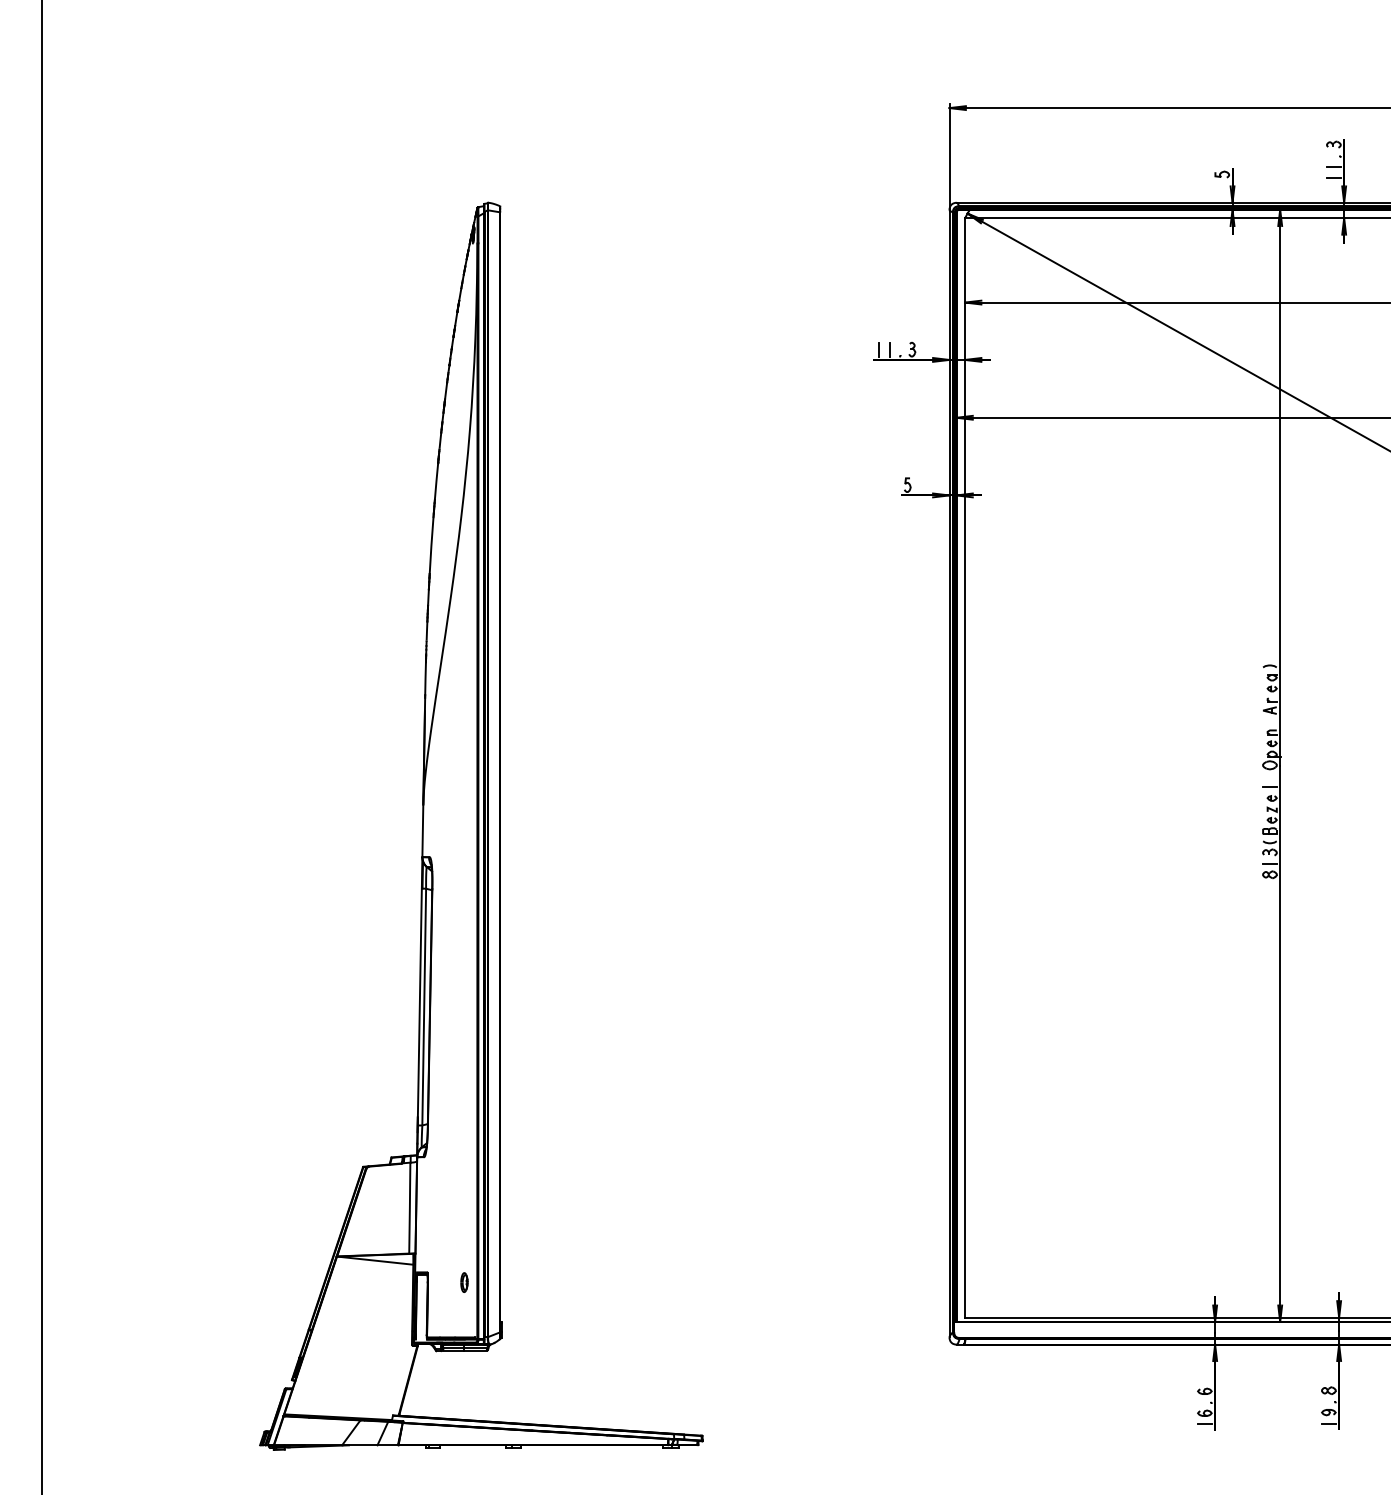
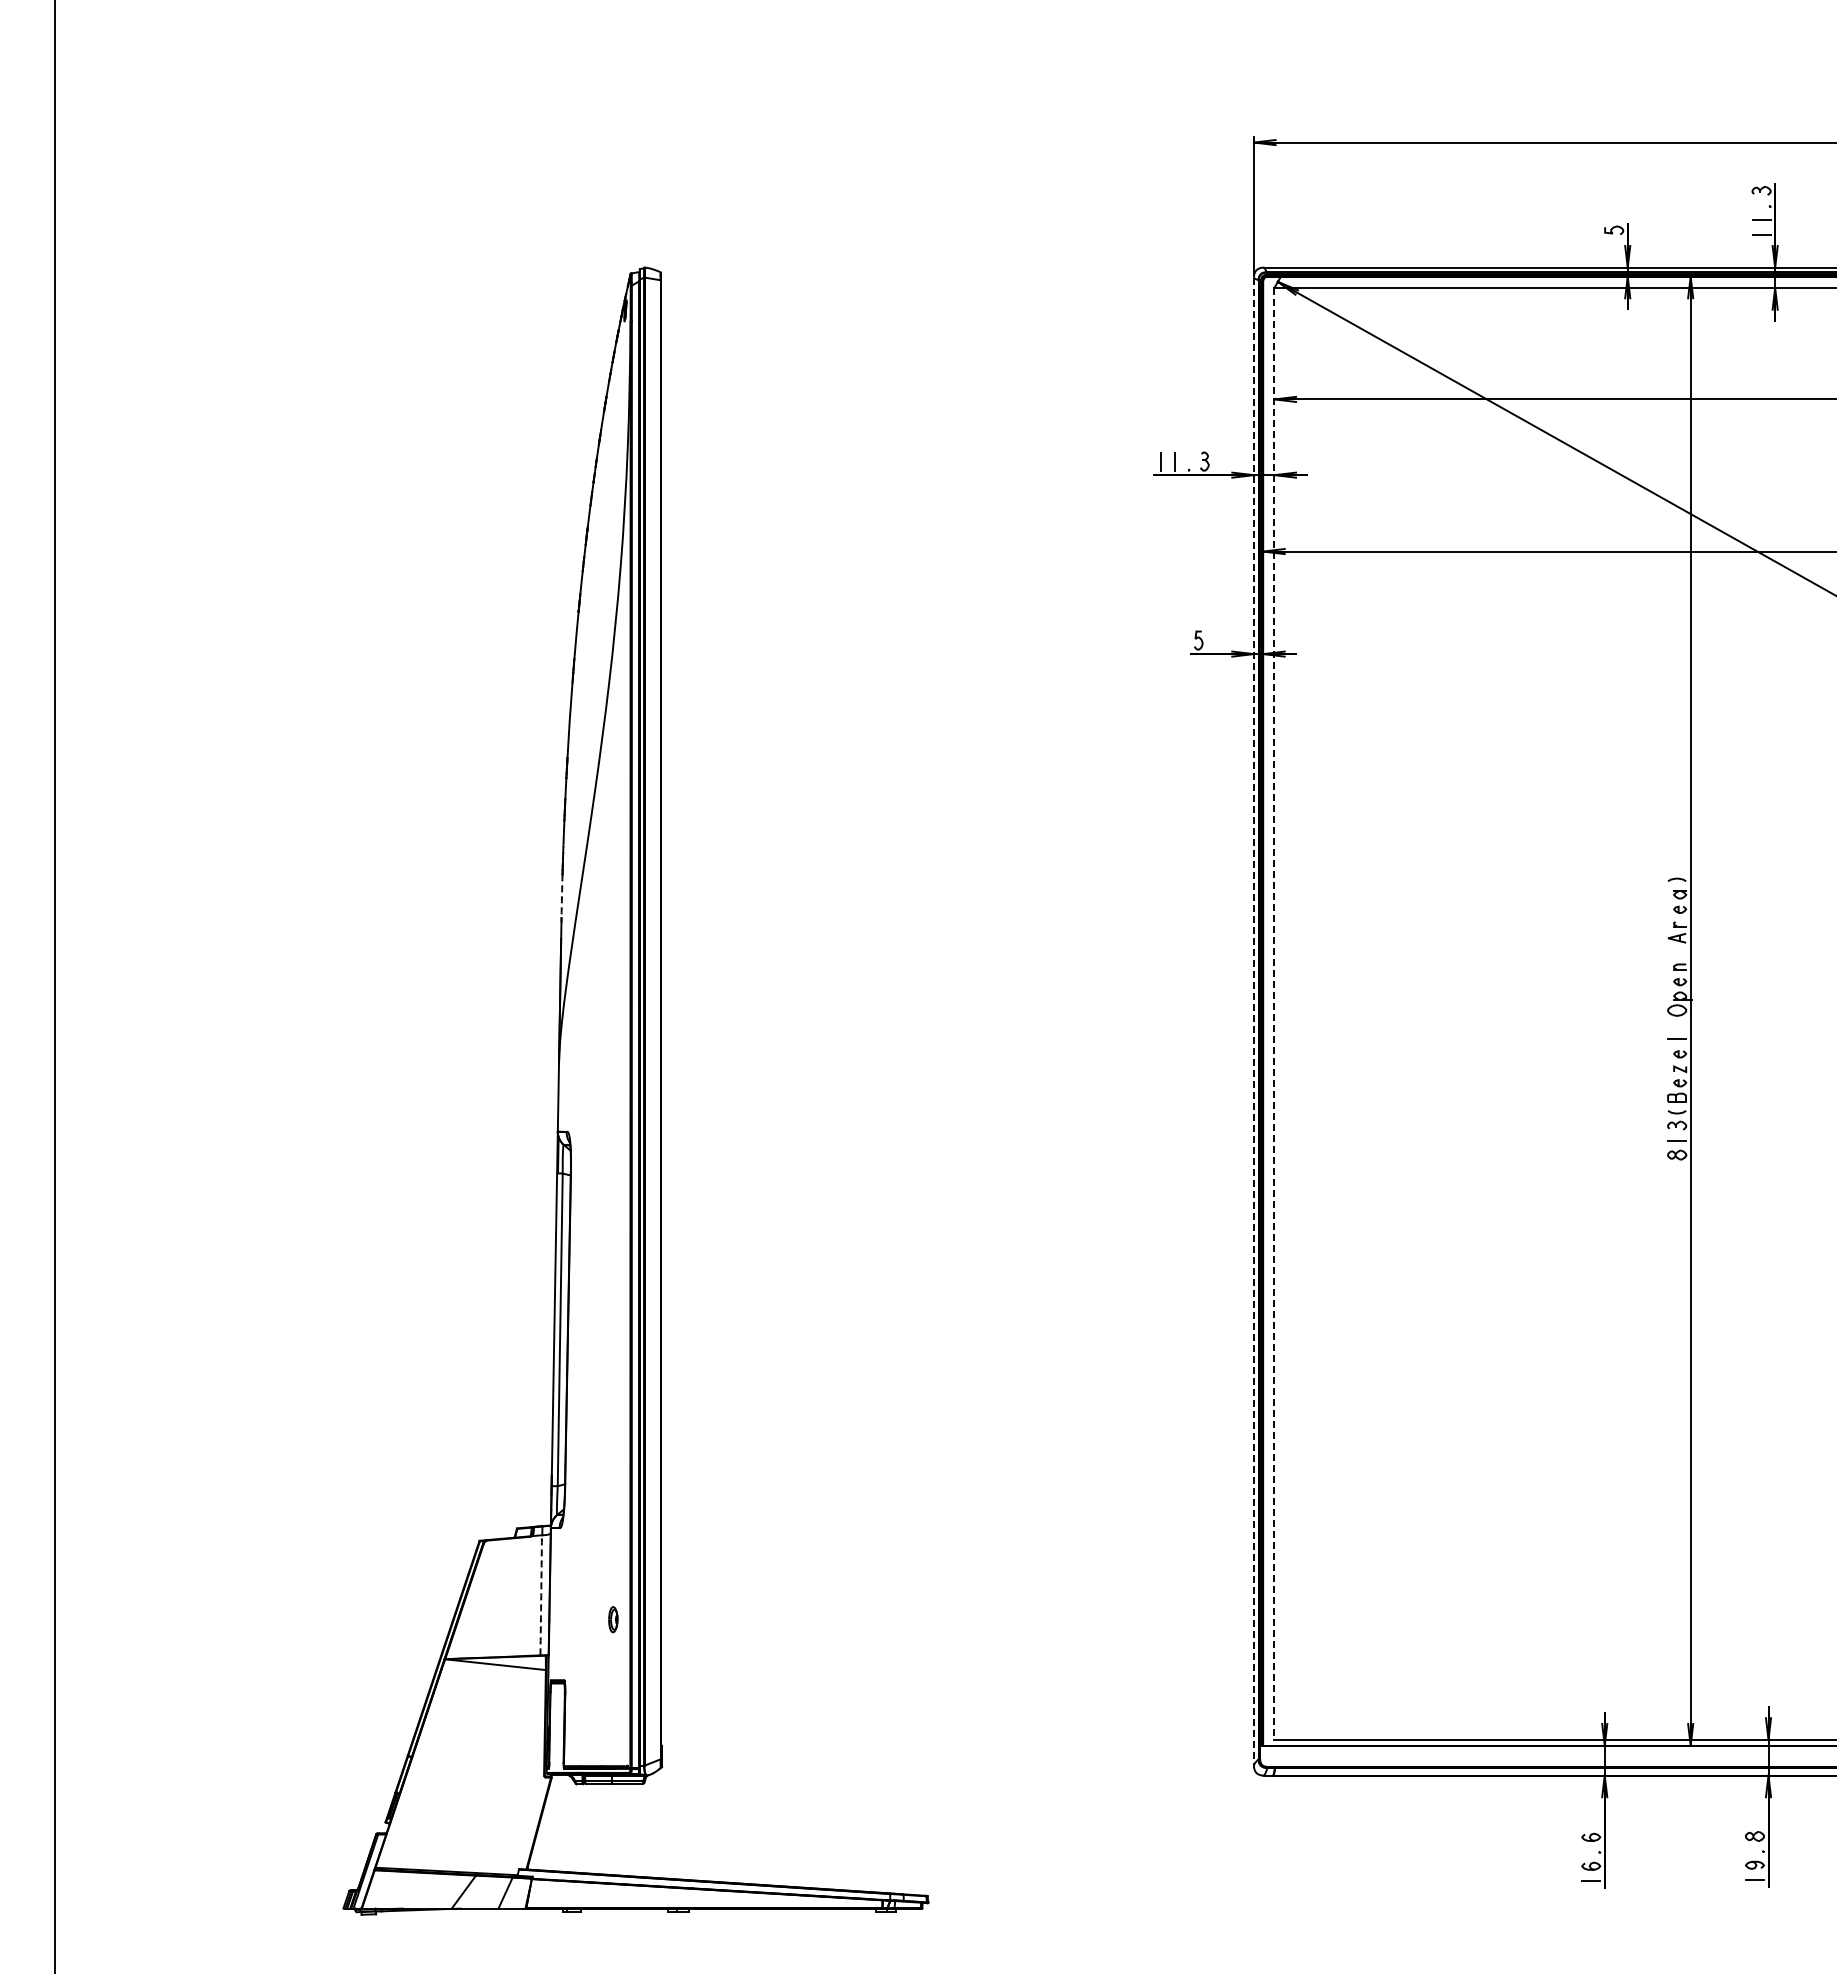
arc: (425, 678) -> (561, 896), solid -> dashed
line: (965, 767) -> (1274, 1013), solid -> dashed
line: (949, 774) -> (1253, 1022), solid -> dashed
arc: (410, 1208) -> (541, 1595), solid -> dashed
part: (464, 1282) -> (613, 1619), moved

